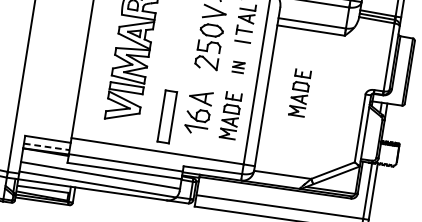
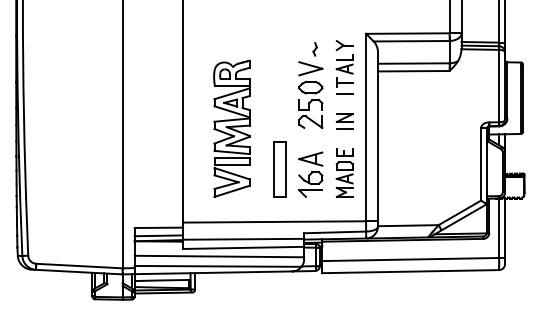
part: (238, 67) -> (344, 121), size x1.43
part: (299, 92) -> (412, 137), removed
part: (166, 116) -> (279, 169), moved
line: (47, 146) -> (159, 235), dashed -> solid

